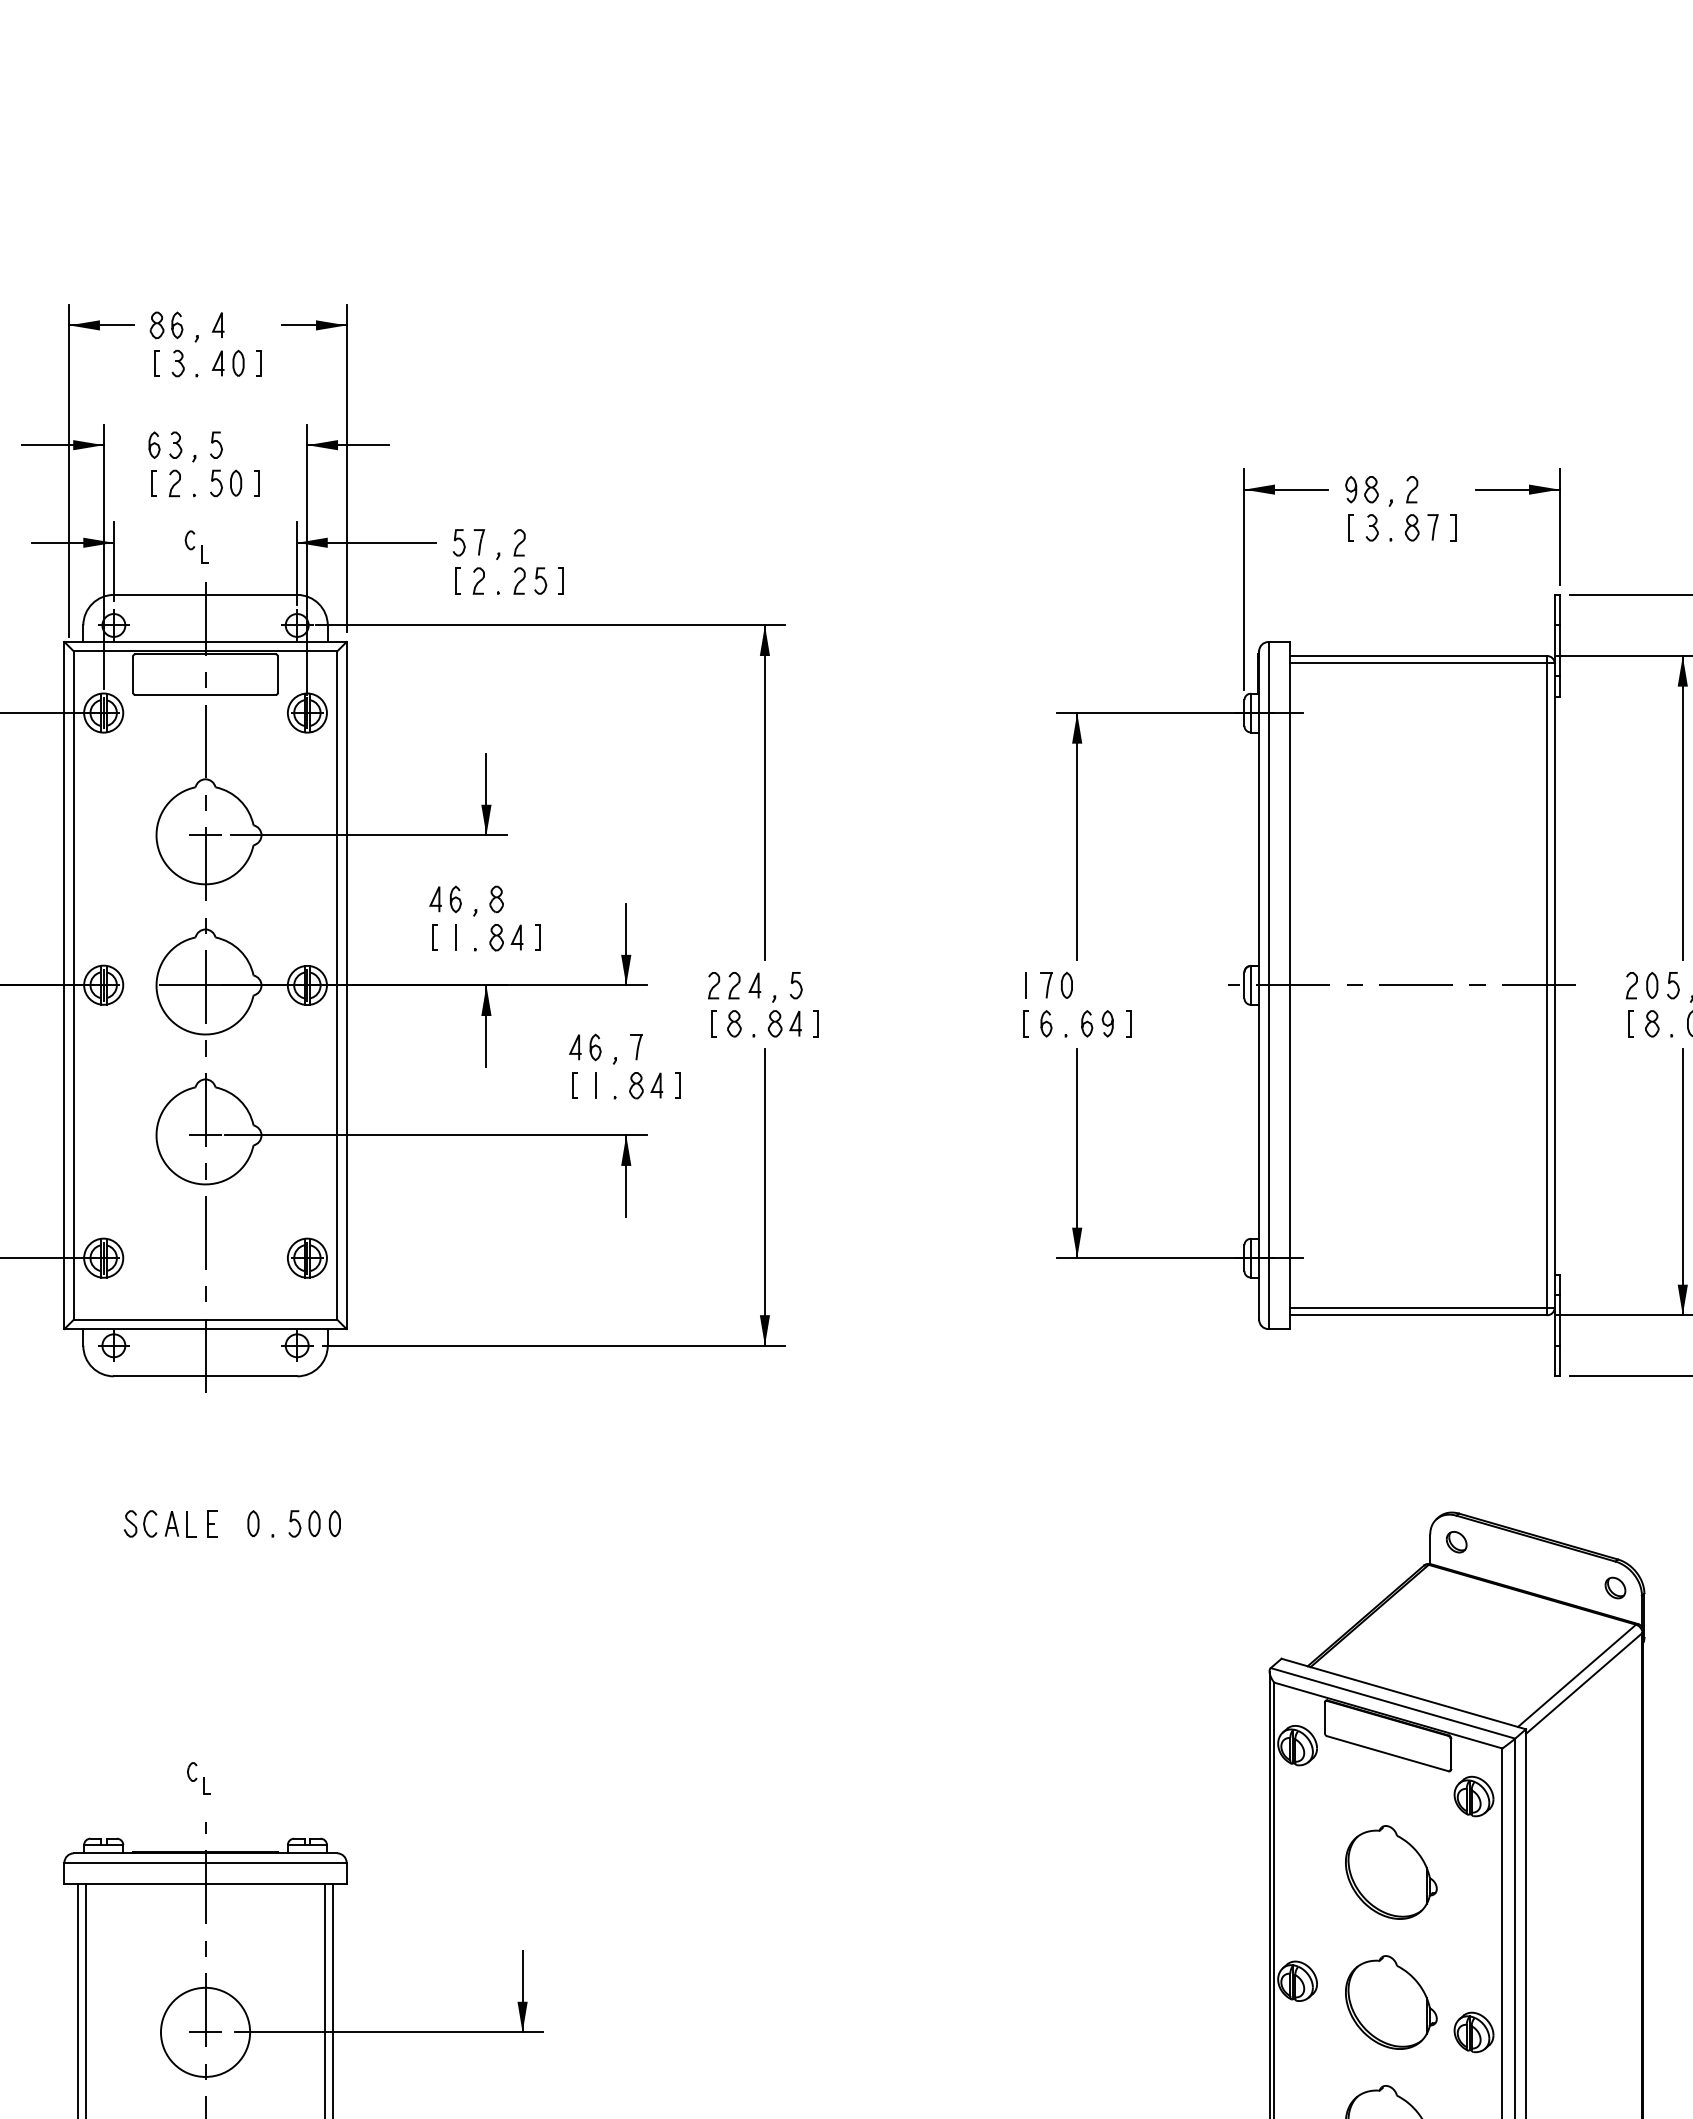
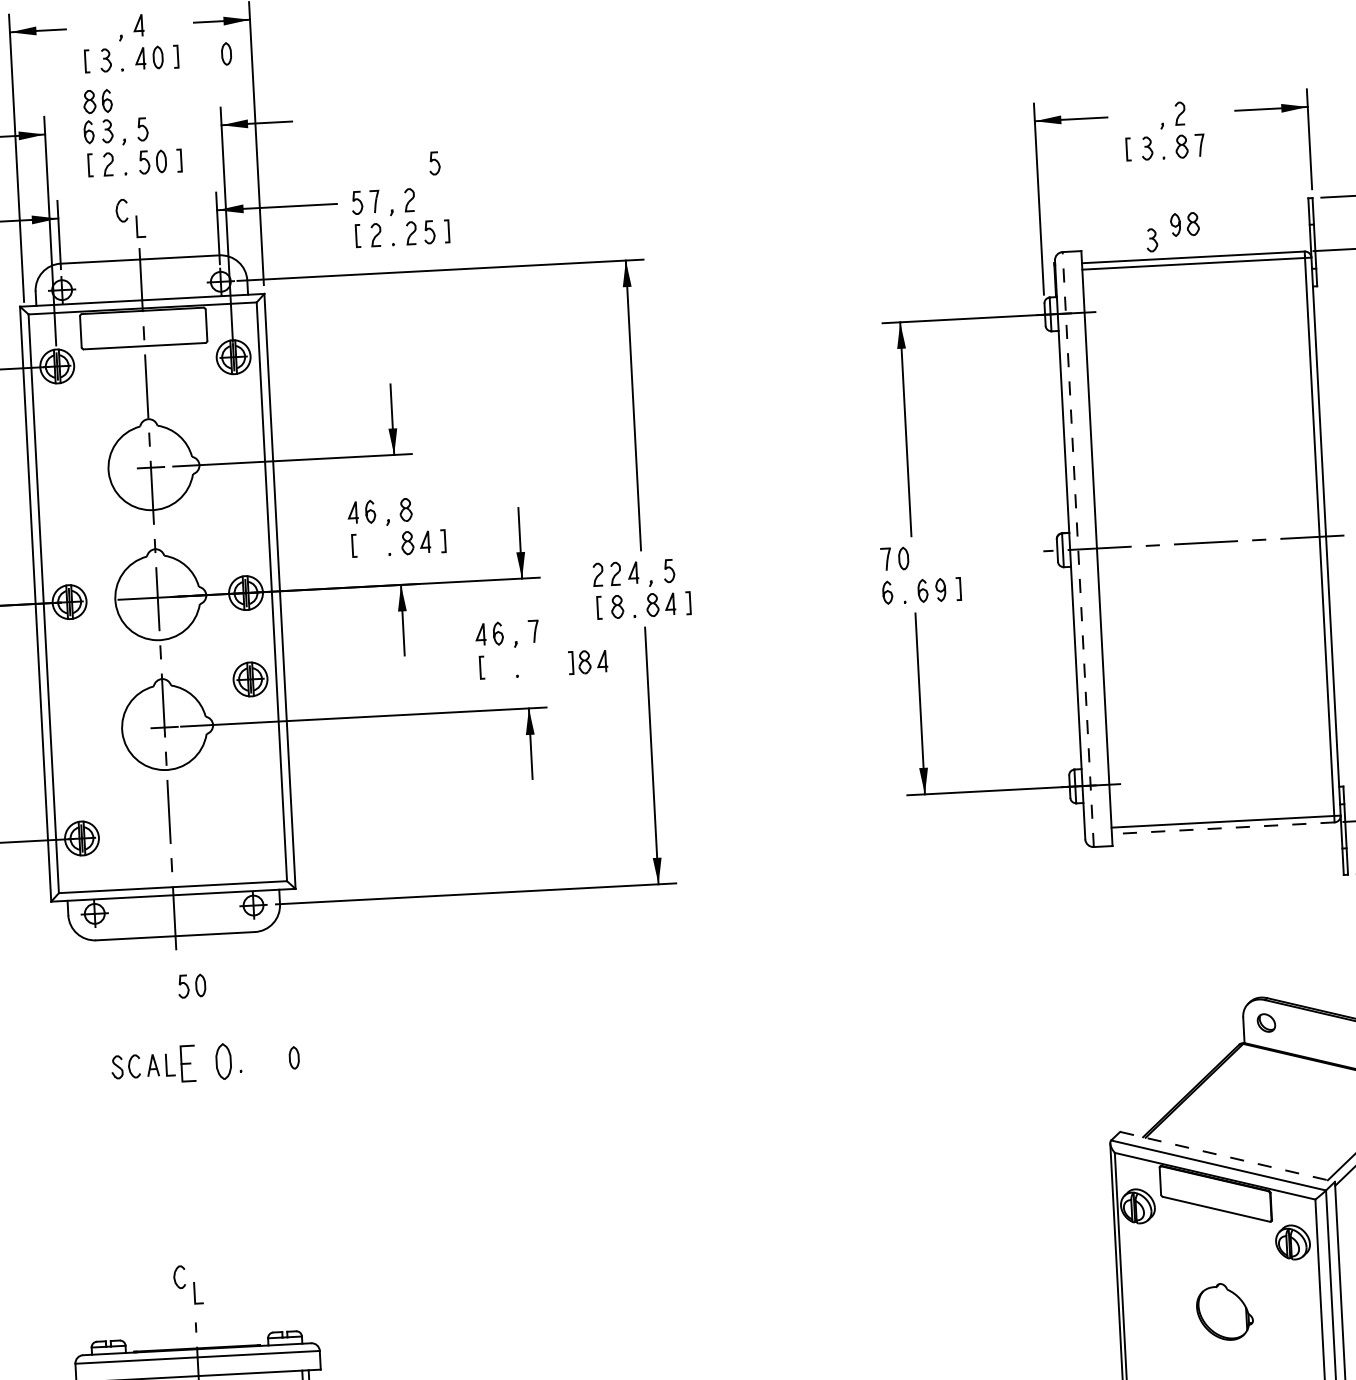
part: (166, 325) -> (97, 101), moved
part: (317, 362) -> (226, 53), added
part: (1361, 489) -> (1184, 224), moved
curve: (551, 499) -> (435, 161), added
line: (1455, 527) -> (1219, 144), removed
part: (196, 546) -> (130, 218), size x1.4
part: (1371, 633) -> (1151, 240), added
line: (455, 937) -> (372, 544), removed
line: (1026, 985) -> (868, 560), removed
line: (1268, 985) -> (1078, 549), solid -> dashed
line: (1024, 1023) -> (868, 593), removed
line: (595, 1085) -> (500, 666), removed
part: (646, 1085) -> (593, 661), moved
part: (307, 1257) -> (250, 678), moved
line: (1418, 1315) -> (1223, 828), solid -> dashed
part: (212, 1523) -> (188, 1063), size x1.6
part: (253, 1523) -> (223, 1061), size x1.6
part: (304, 1523) -> (192, 985), moved
line: (1404, 1694) -> (1228, 1157), solid -> dashed
part: (198, 1778) -> (187, 1284), size x1.4
part: (1391, 1872) -> (1224, 1311), size x0.7

